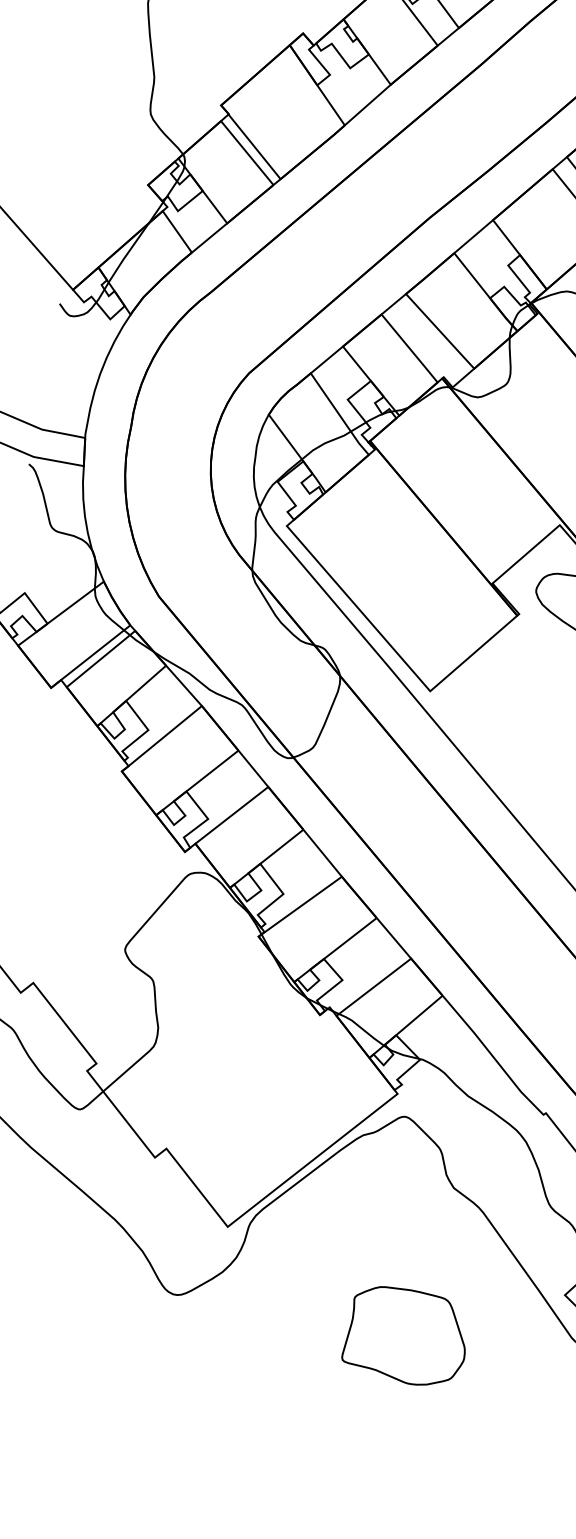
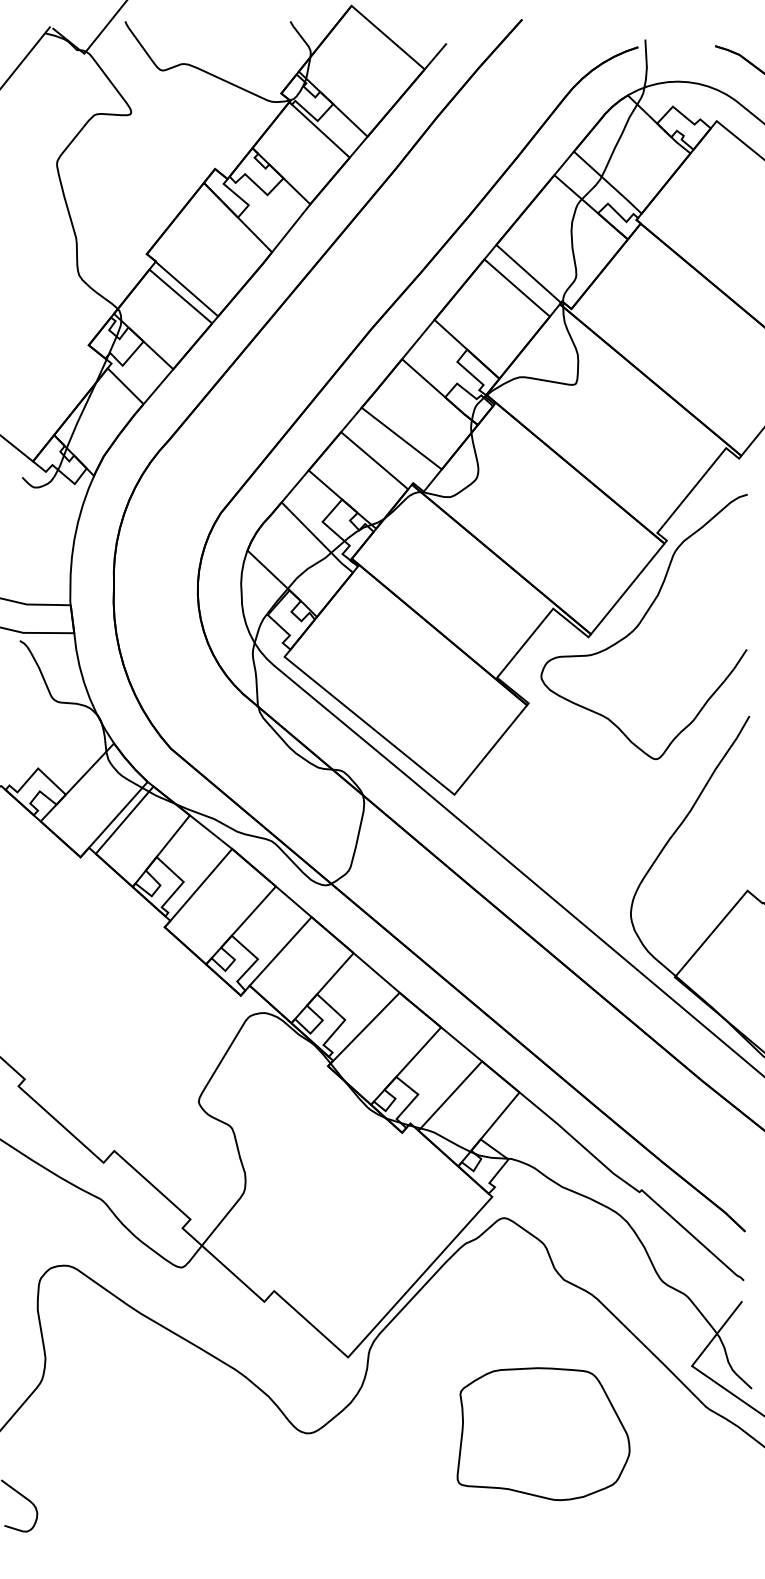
part: (406, 1336) -> (543, 1434), size x1.43

